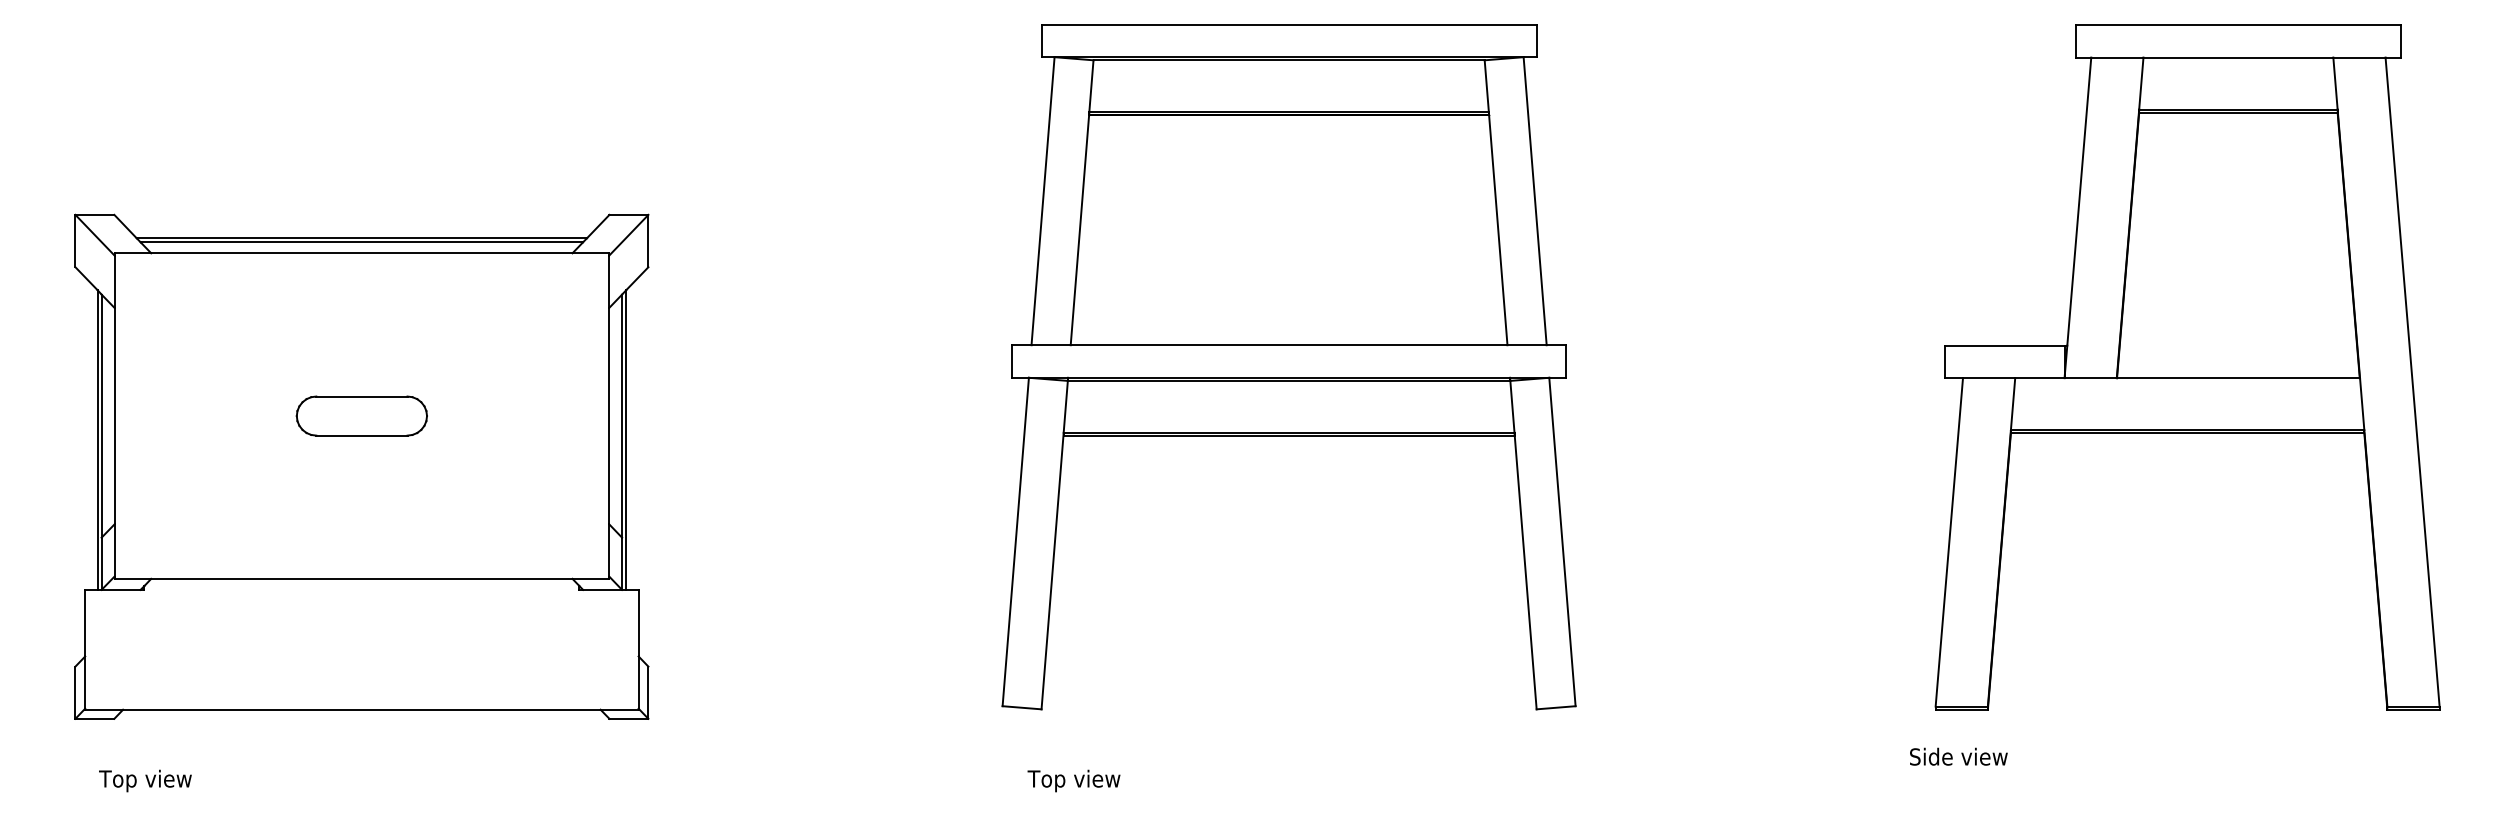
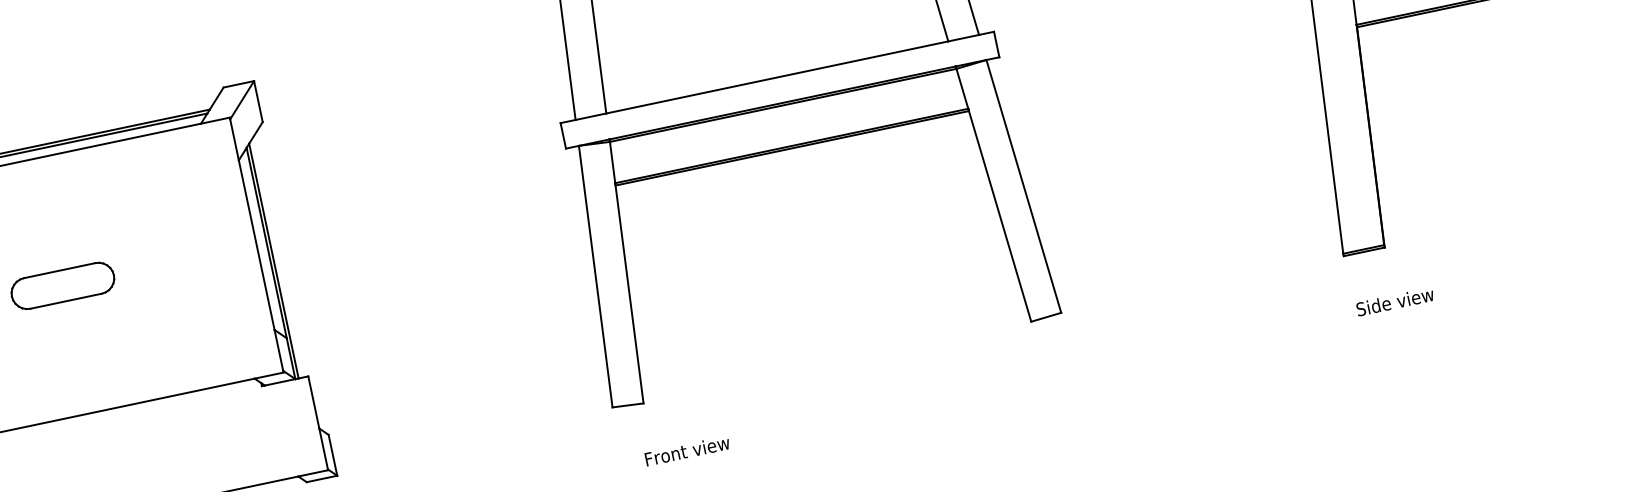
text: (1958, 756) -> (1394, 301), moved
text: (1081, 780) -> (686, 452), Top view -> Front view

